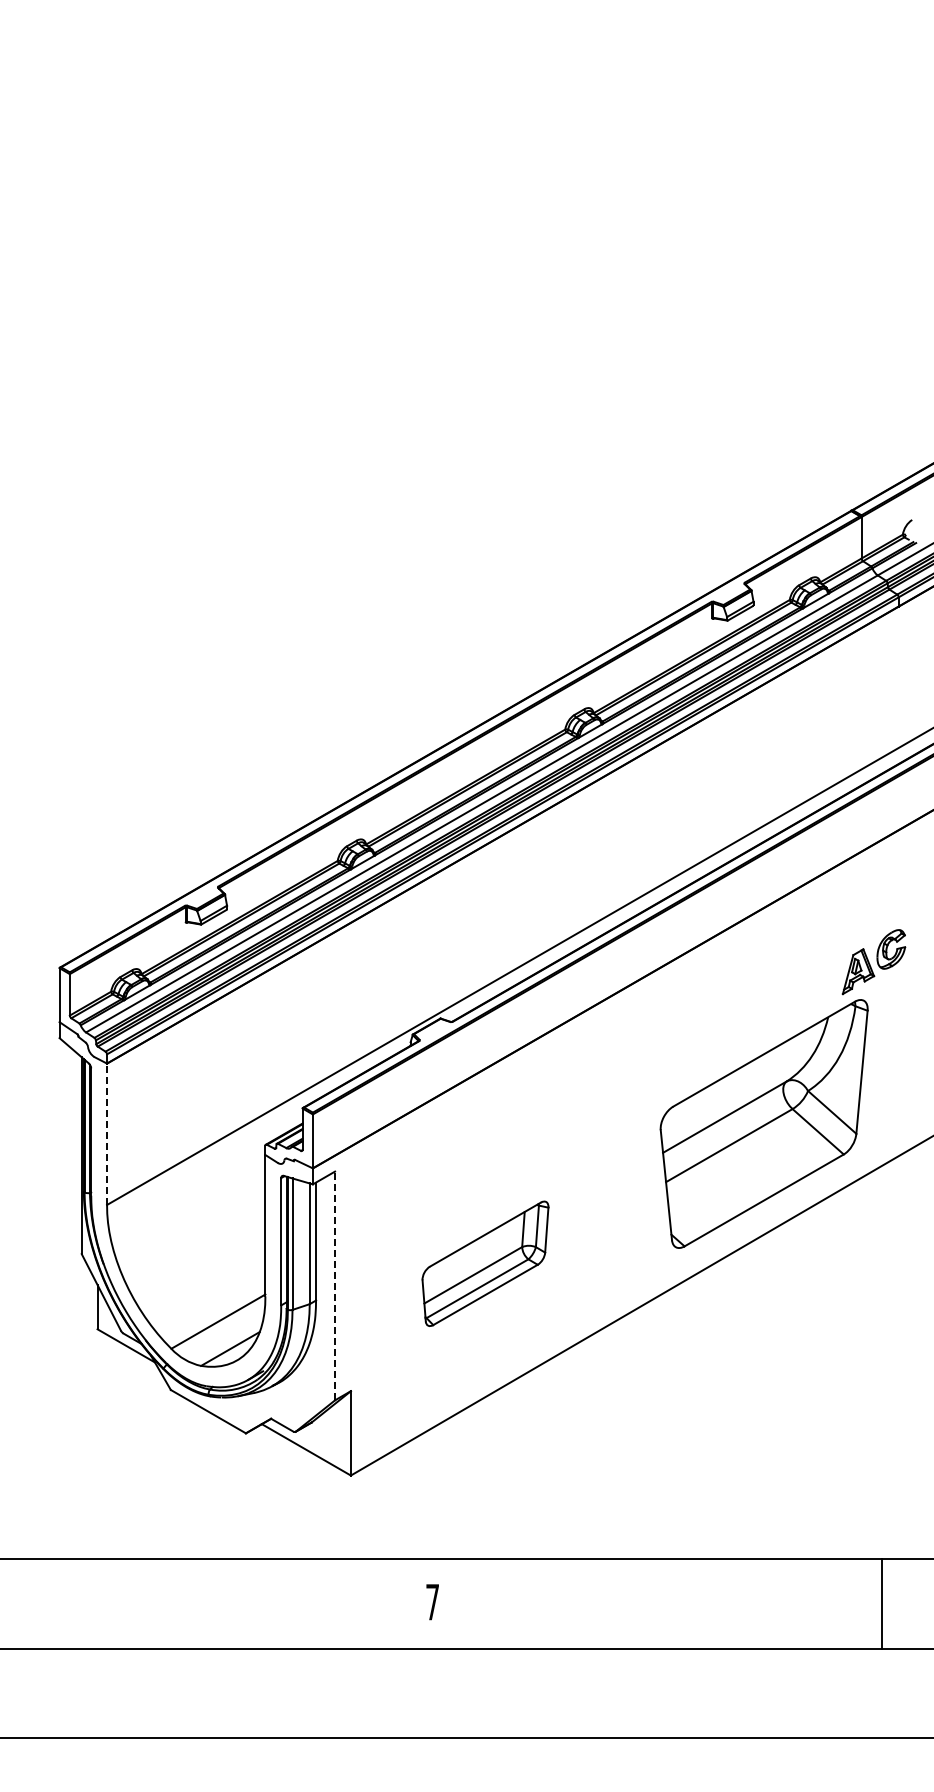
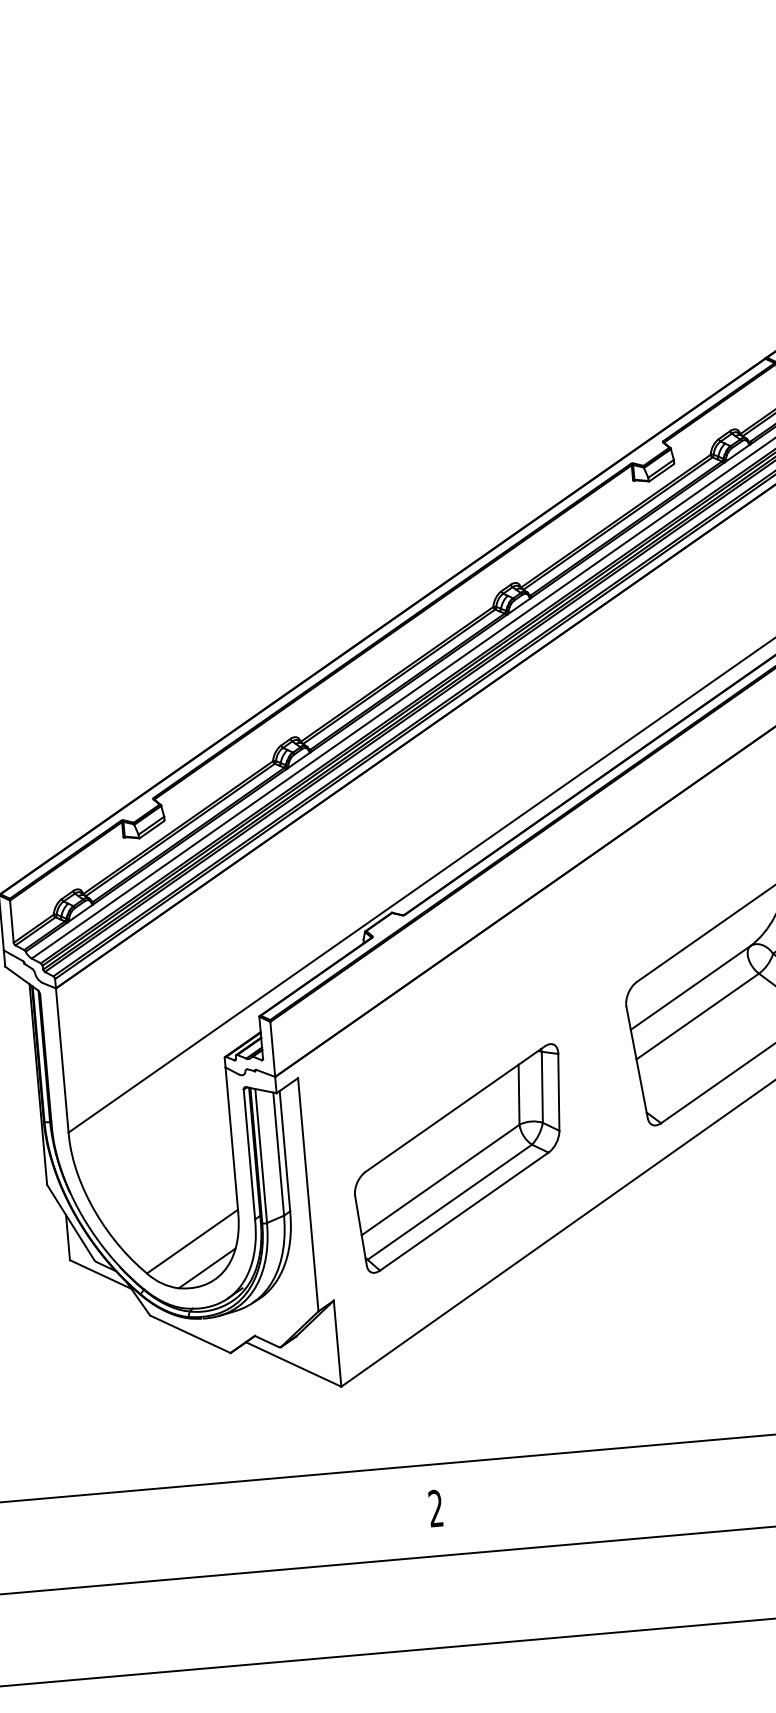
line: (107, 1134) -> (62, 1060), dashed -> solid
part: (485, 1263) -> (459, 1158), size x1.67
line: (335, 1285) -> (308, 1194), dashed -> solid
text: (432, 1601) -> (435, 1507), 7 -> 2

